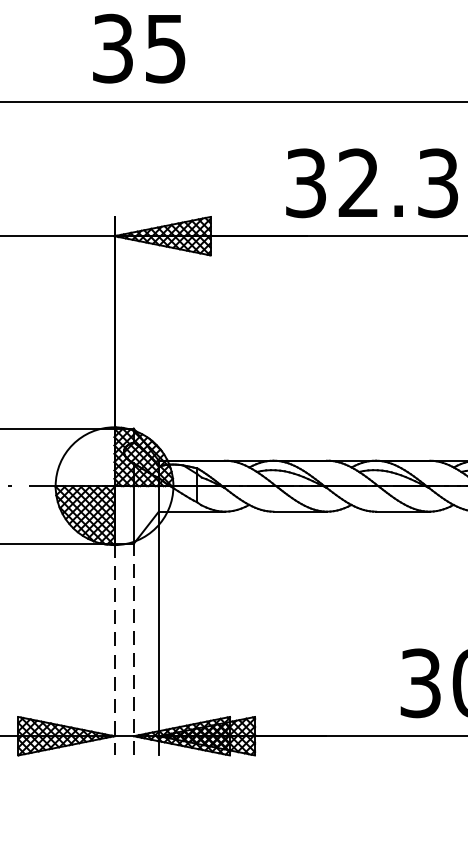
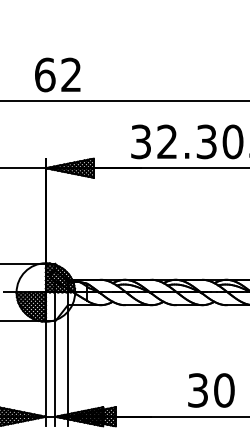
text: (137, 47) -> (57, 74), 35 -> 62
line: (113, 649) -> (45, 373), dashed -> solid
line: (133, 649) -> (55, 373), dashed -> solid

